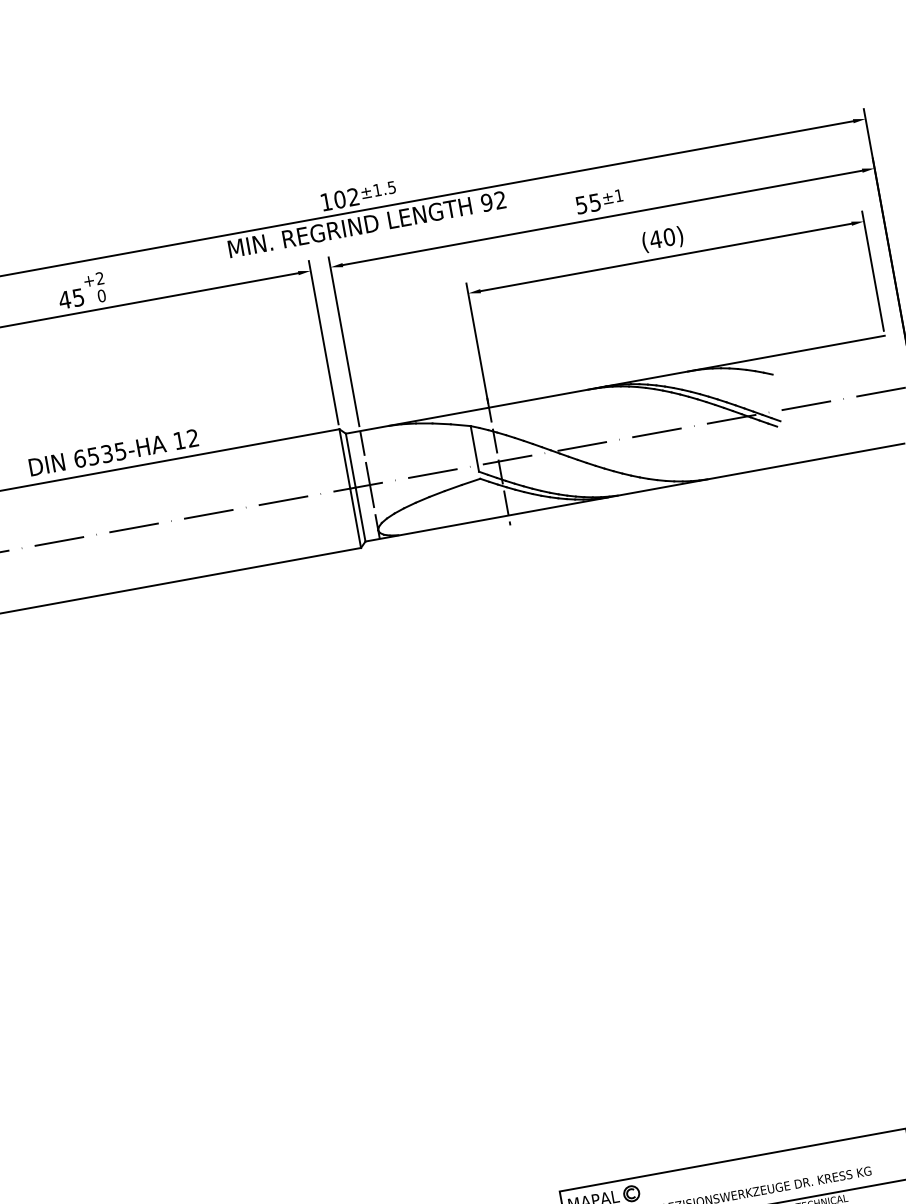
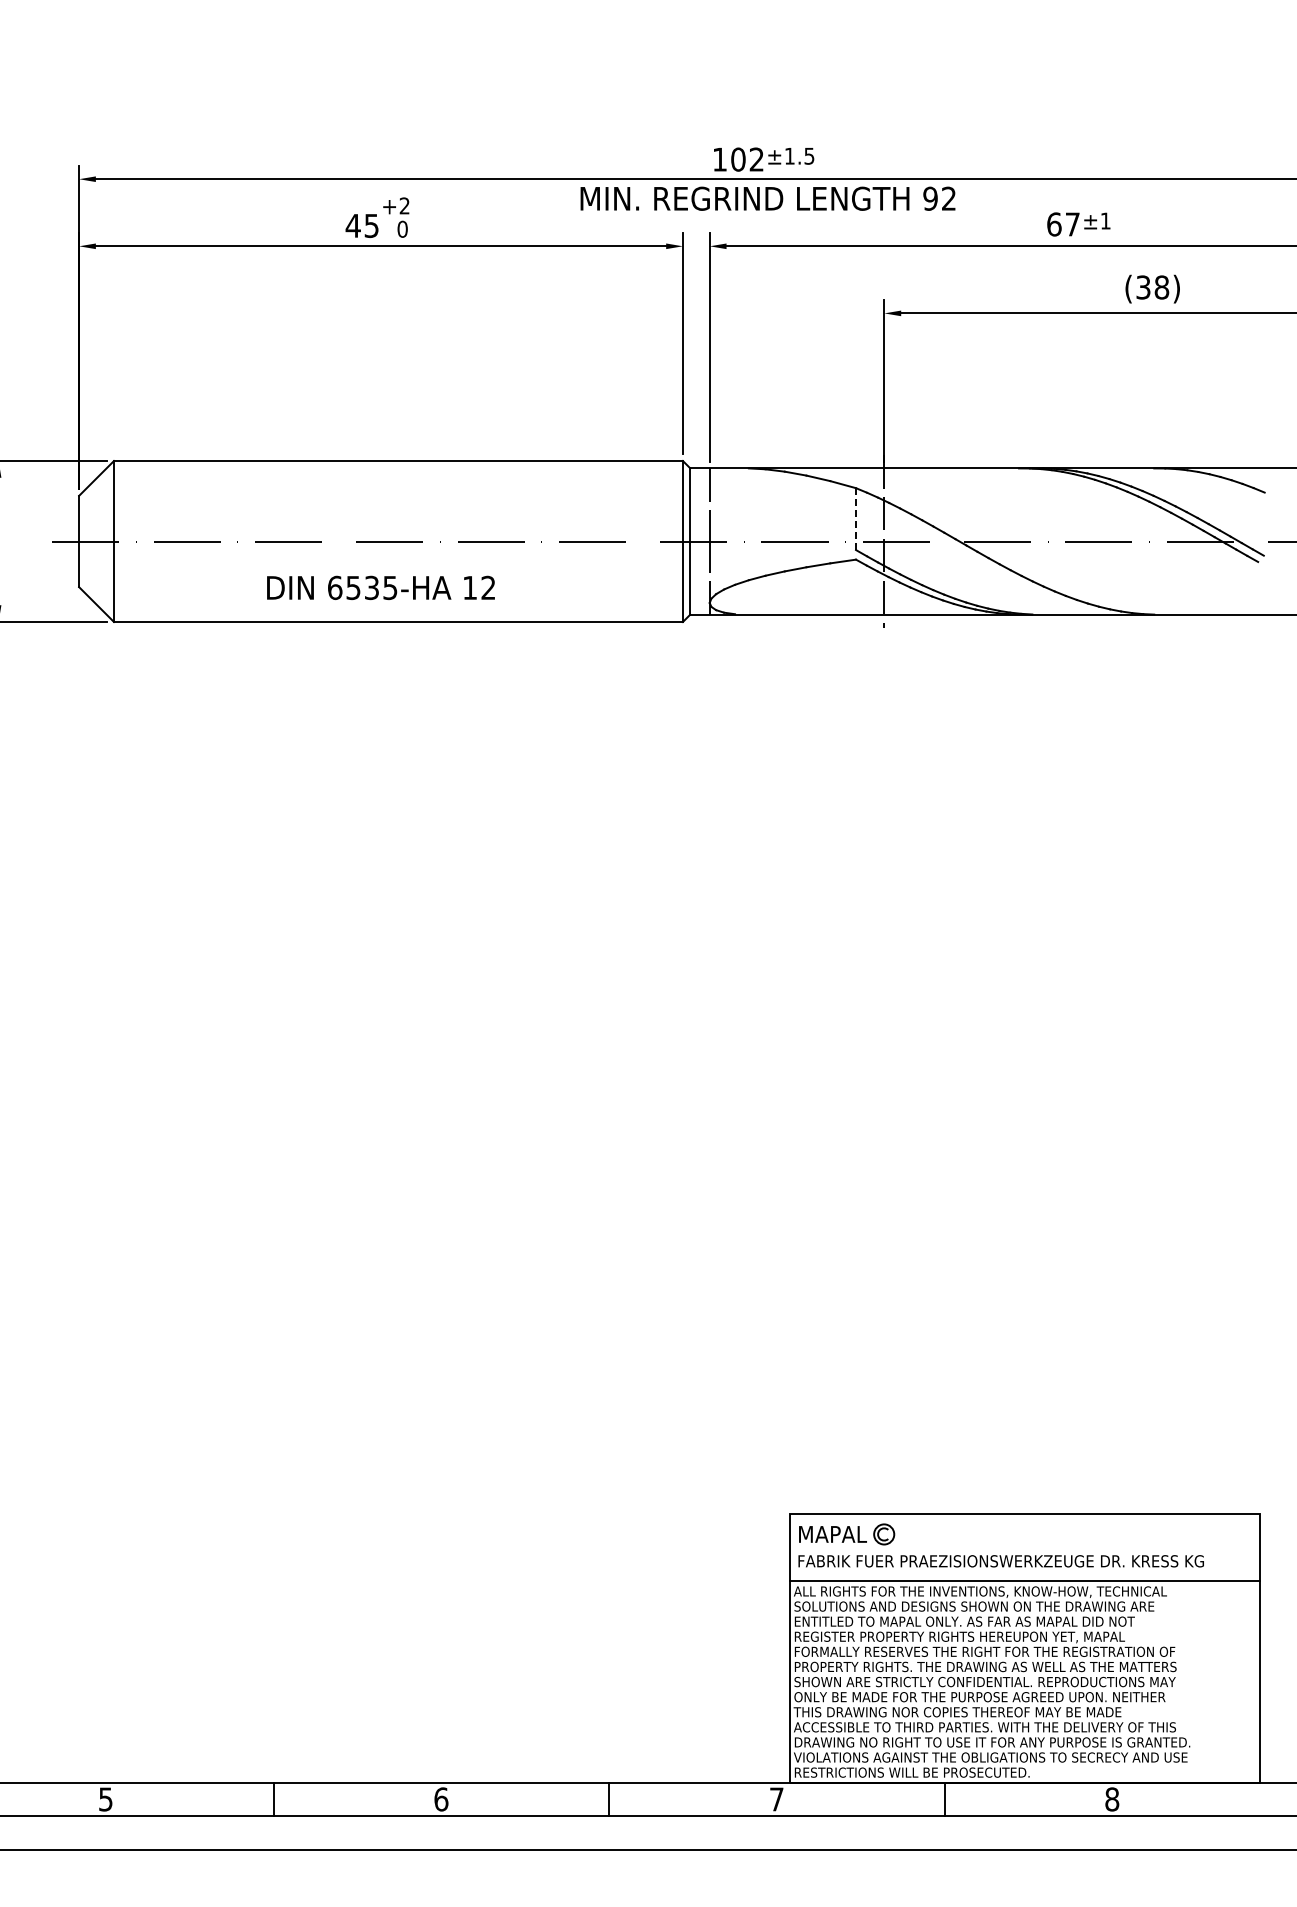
text: (588, 203) -> (1063, 224), 55 -> 67
text: (662, 238) -> (1152, 287), (40) -> (38)
line: (475, 449) -> (856, 519), solid -> dashed
text: (113, 452) -> (380, 587), moved

